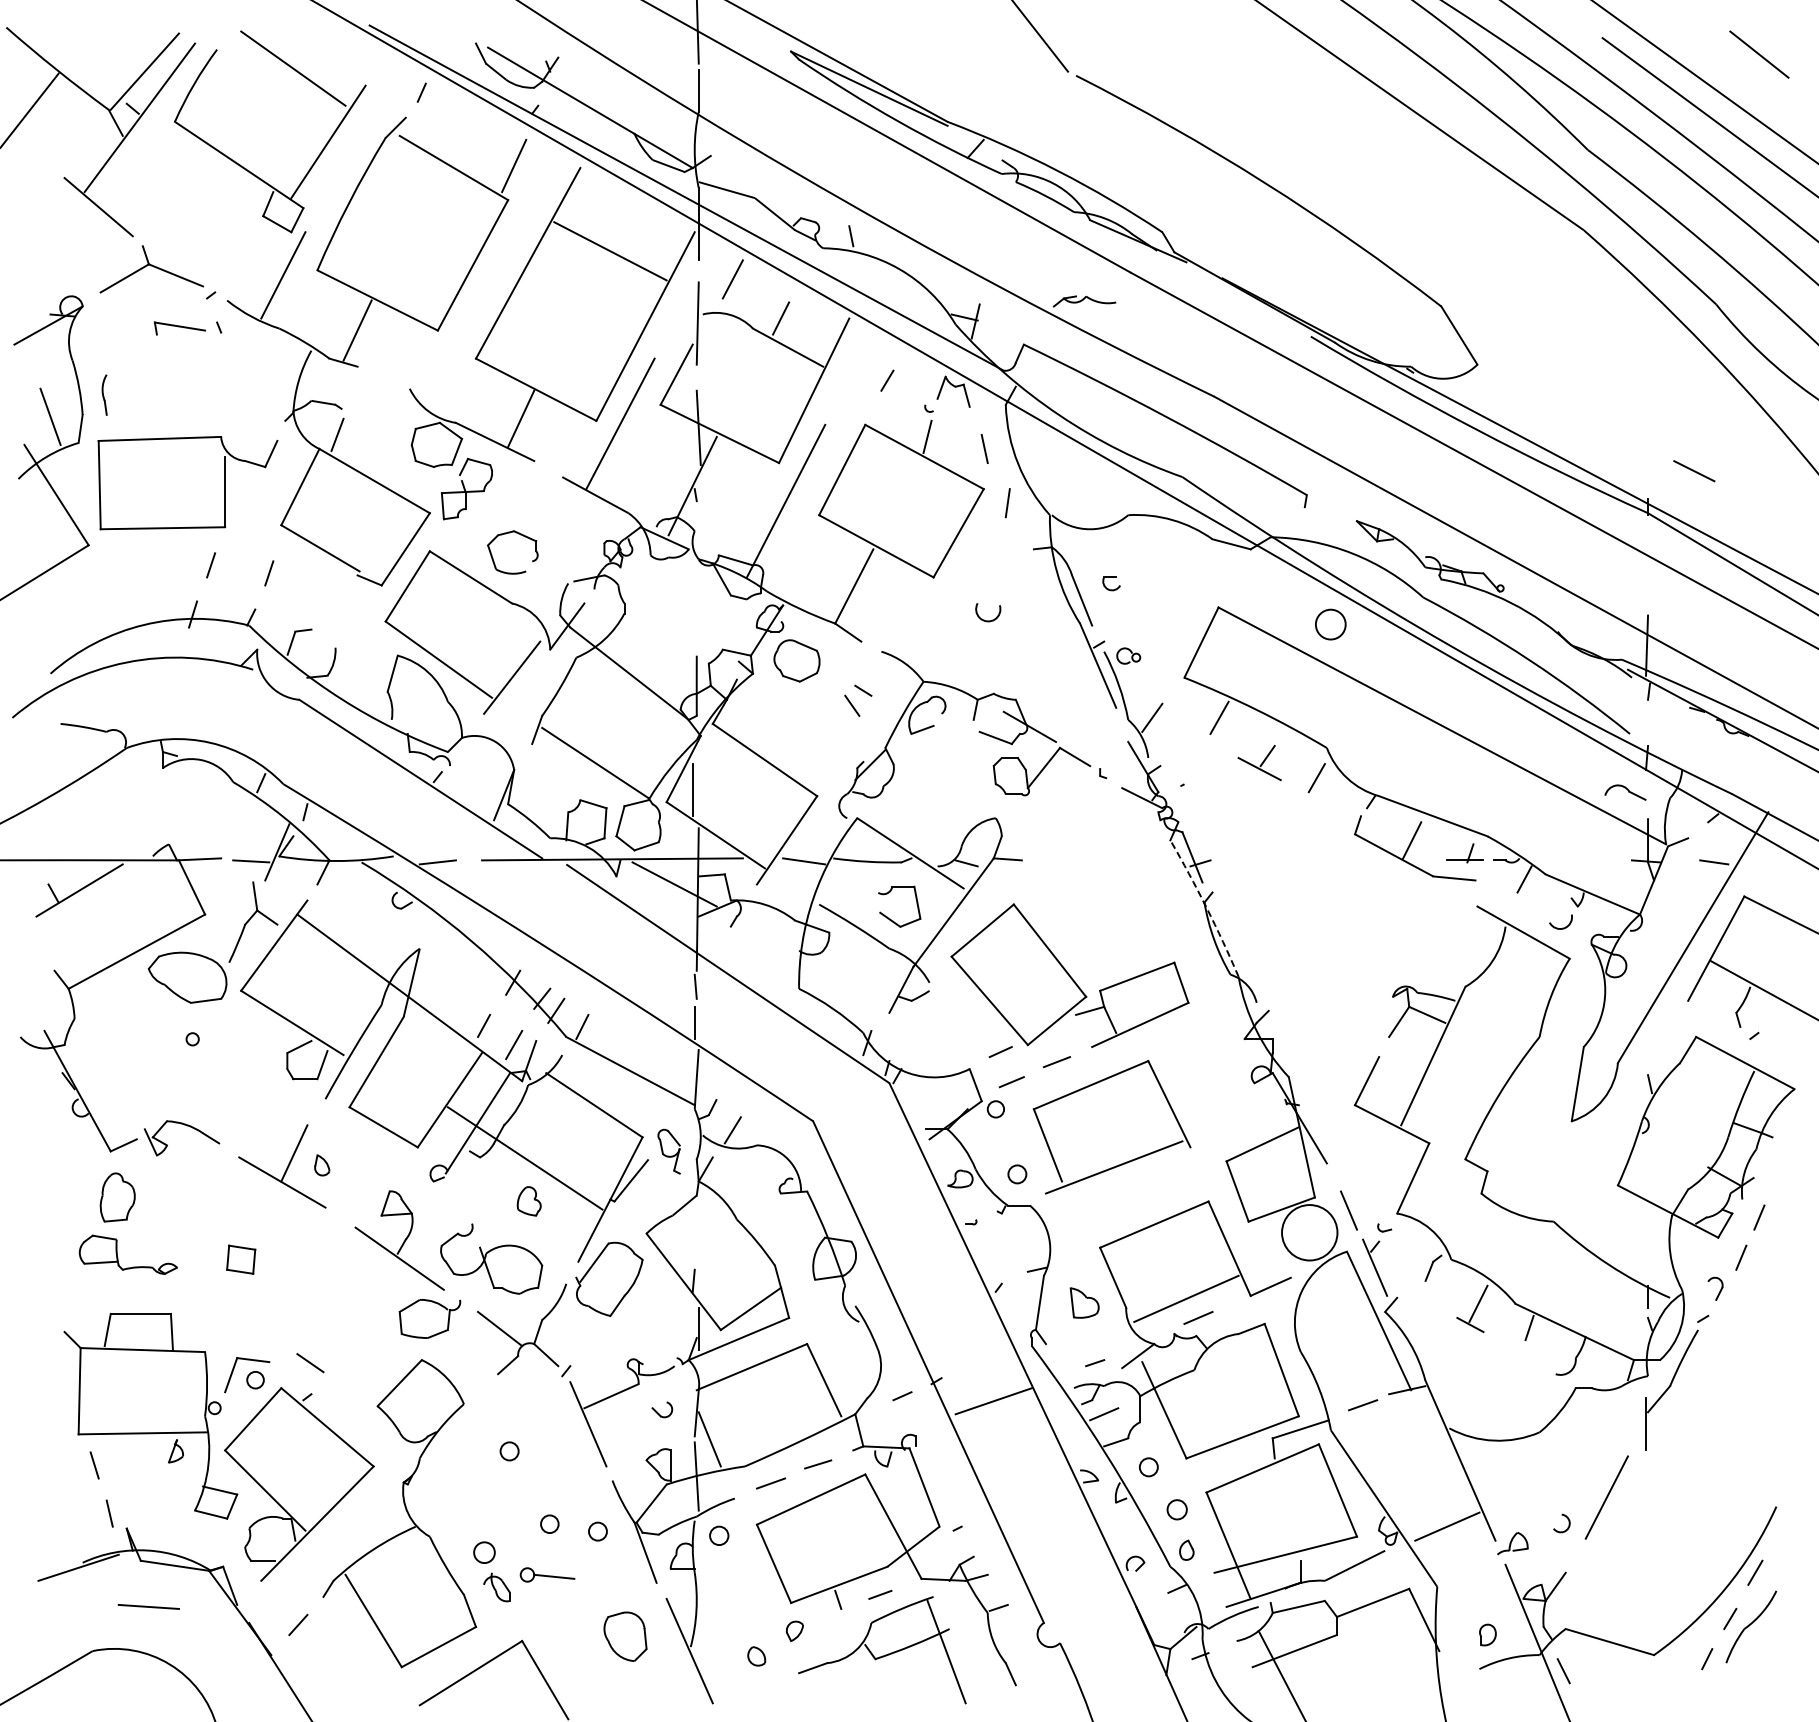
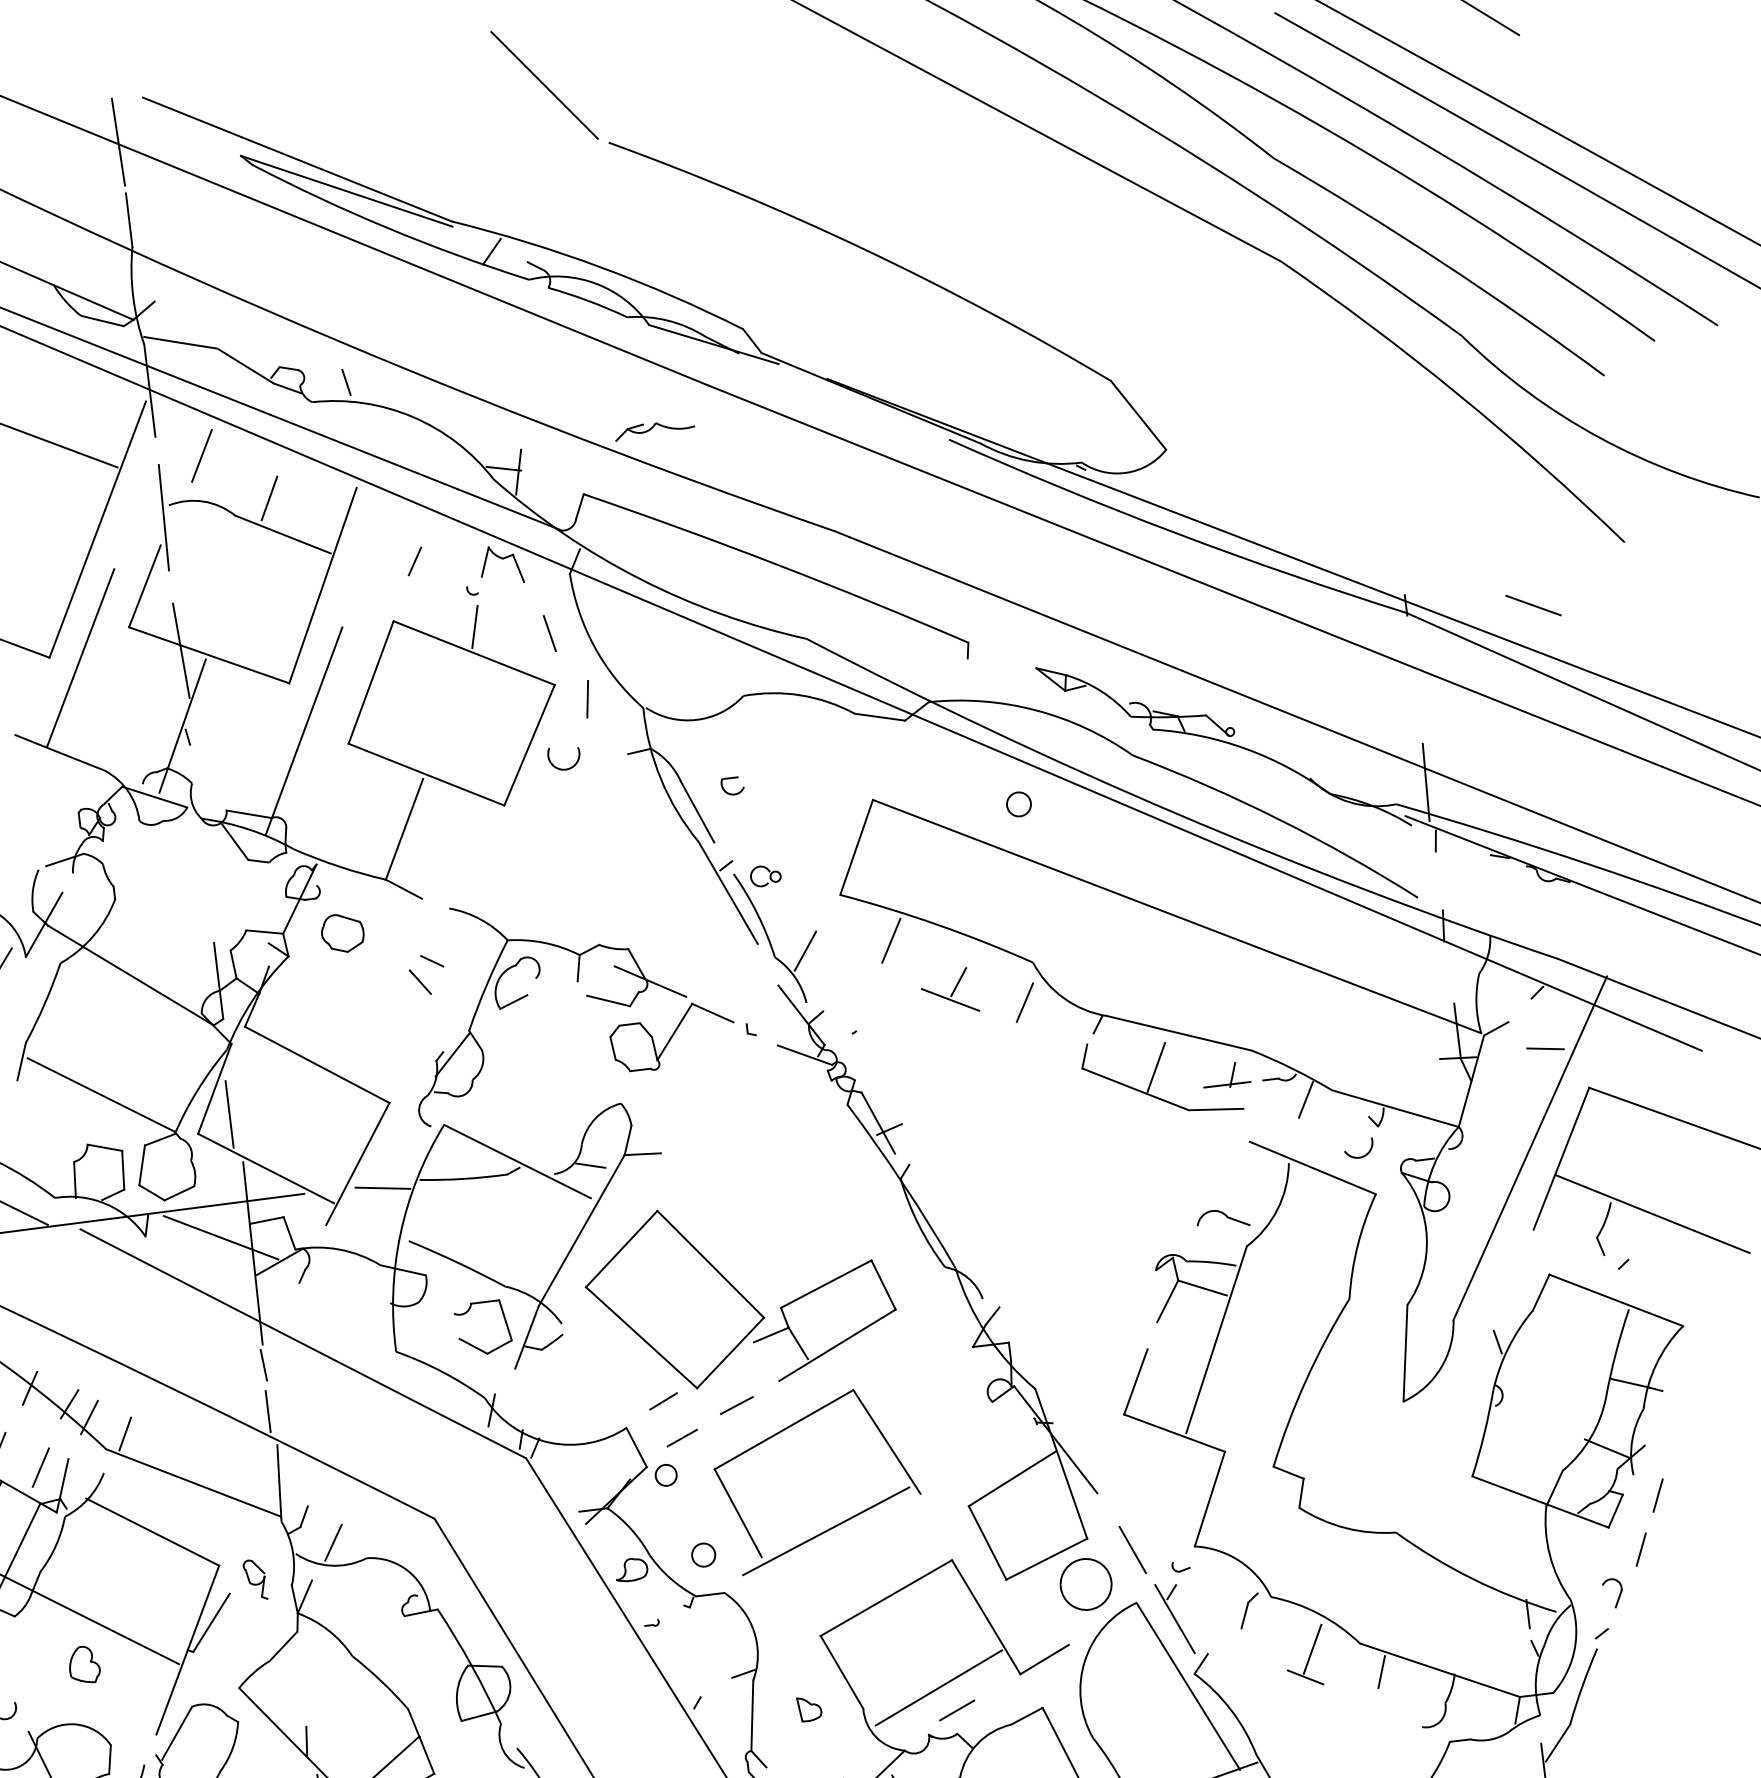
line: (1694, 471) -> (1533, 605), moved
arc: (988, 620) -> (565, 768), moved
circle: (1330, 624) -> (1018, 804), size x0.62
part: (796, 660) -> (342, 932), size x0.71
part: (1625, 792) -> (1222, 1218), moved
arc: (1206, 907) -> (903, 1184), dashed -> solid
part: (890, 918) -> (473, 1344), moved
part: (668, 1151) -> (254, 1579), size x0.71
circle: (1309, 1232) -> (1085, 1584), size x0.71
part: (1084, 1302) -> (809, 1708), size x0.62

